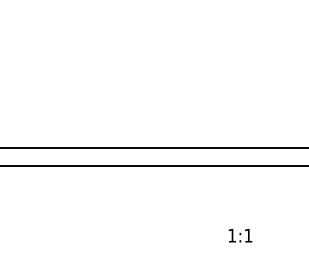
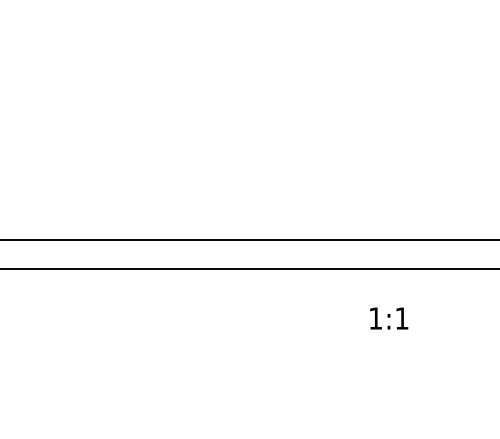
text: (240, 235) -> (389, 318), moved

